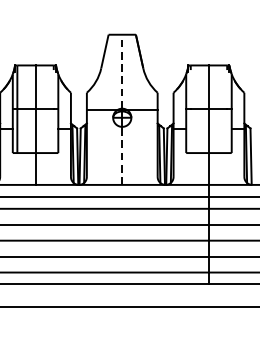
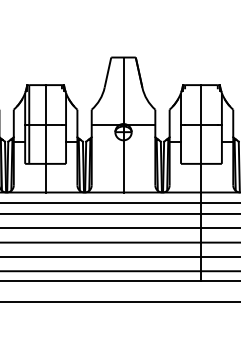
line: (122, 71) -> (123, 90), dashed -> solid
line: (122, 154) -> (123, 165), dashed -> solid

